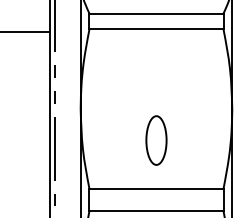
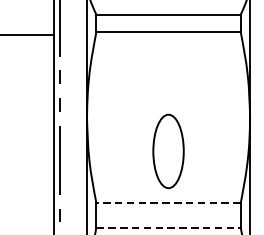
part: (156, 140) -> (168, 151), size x1.4
line: (155, 188) -> (167, 203), solid -> dashed
line: (156, 211) -> (168, 227), solid -> dashed

